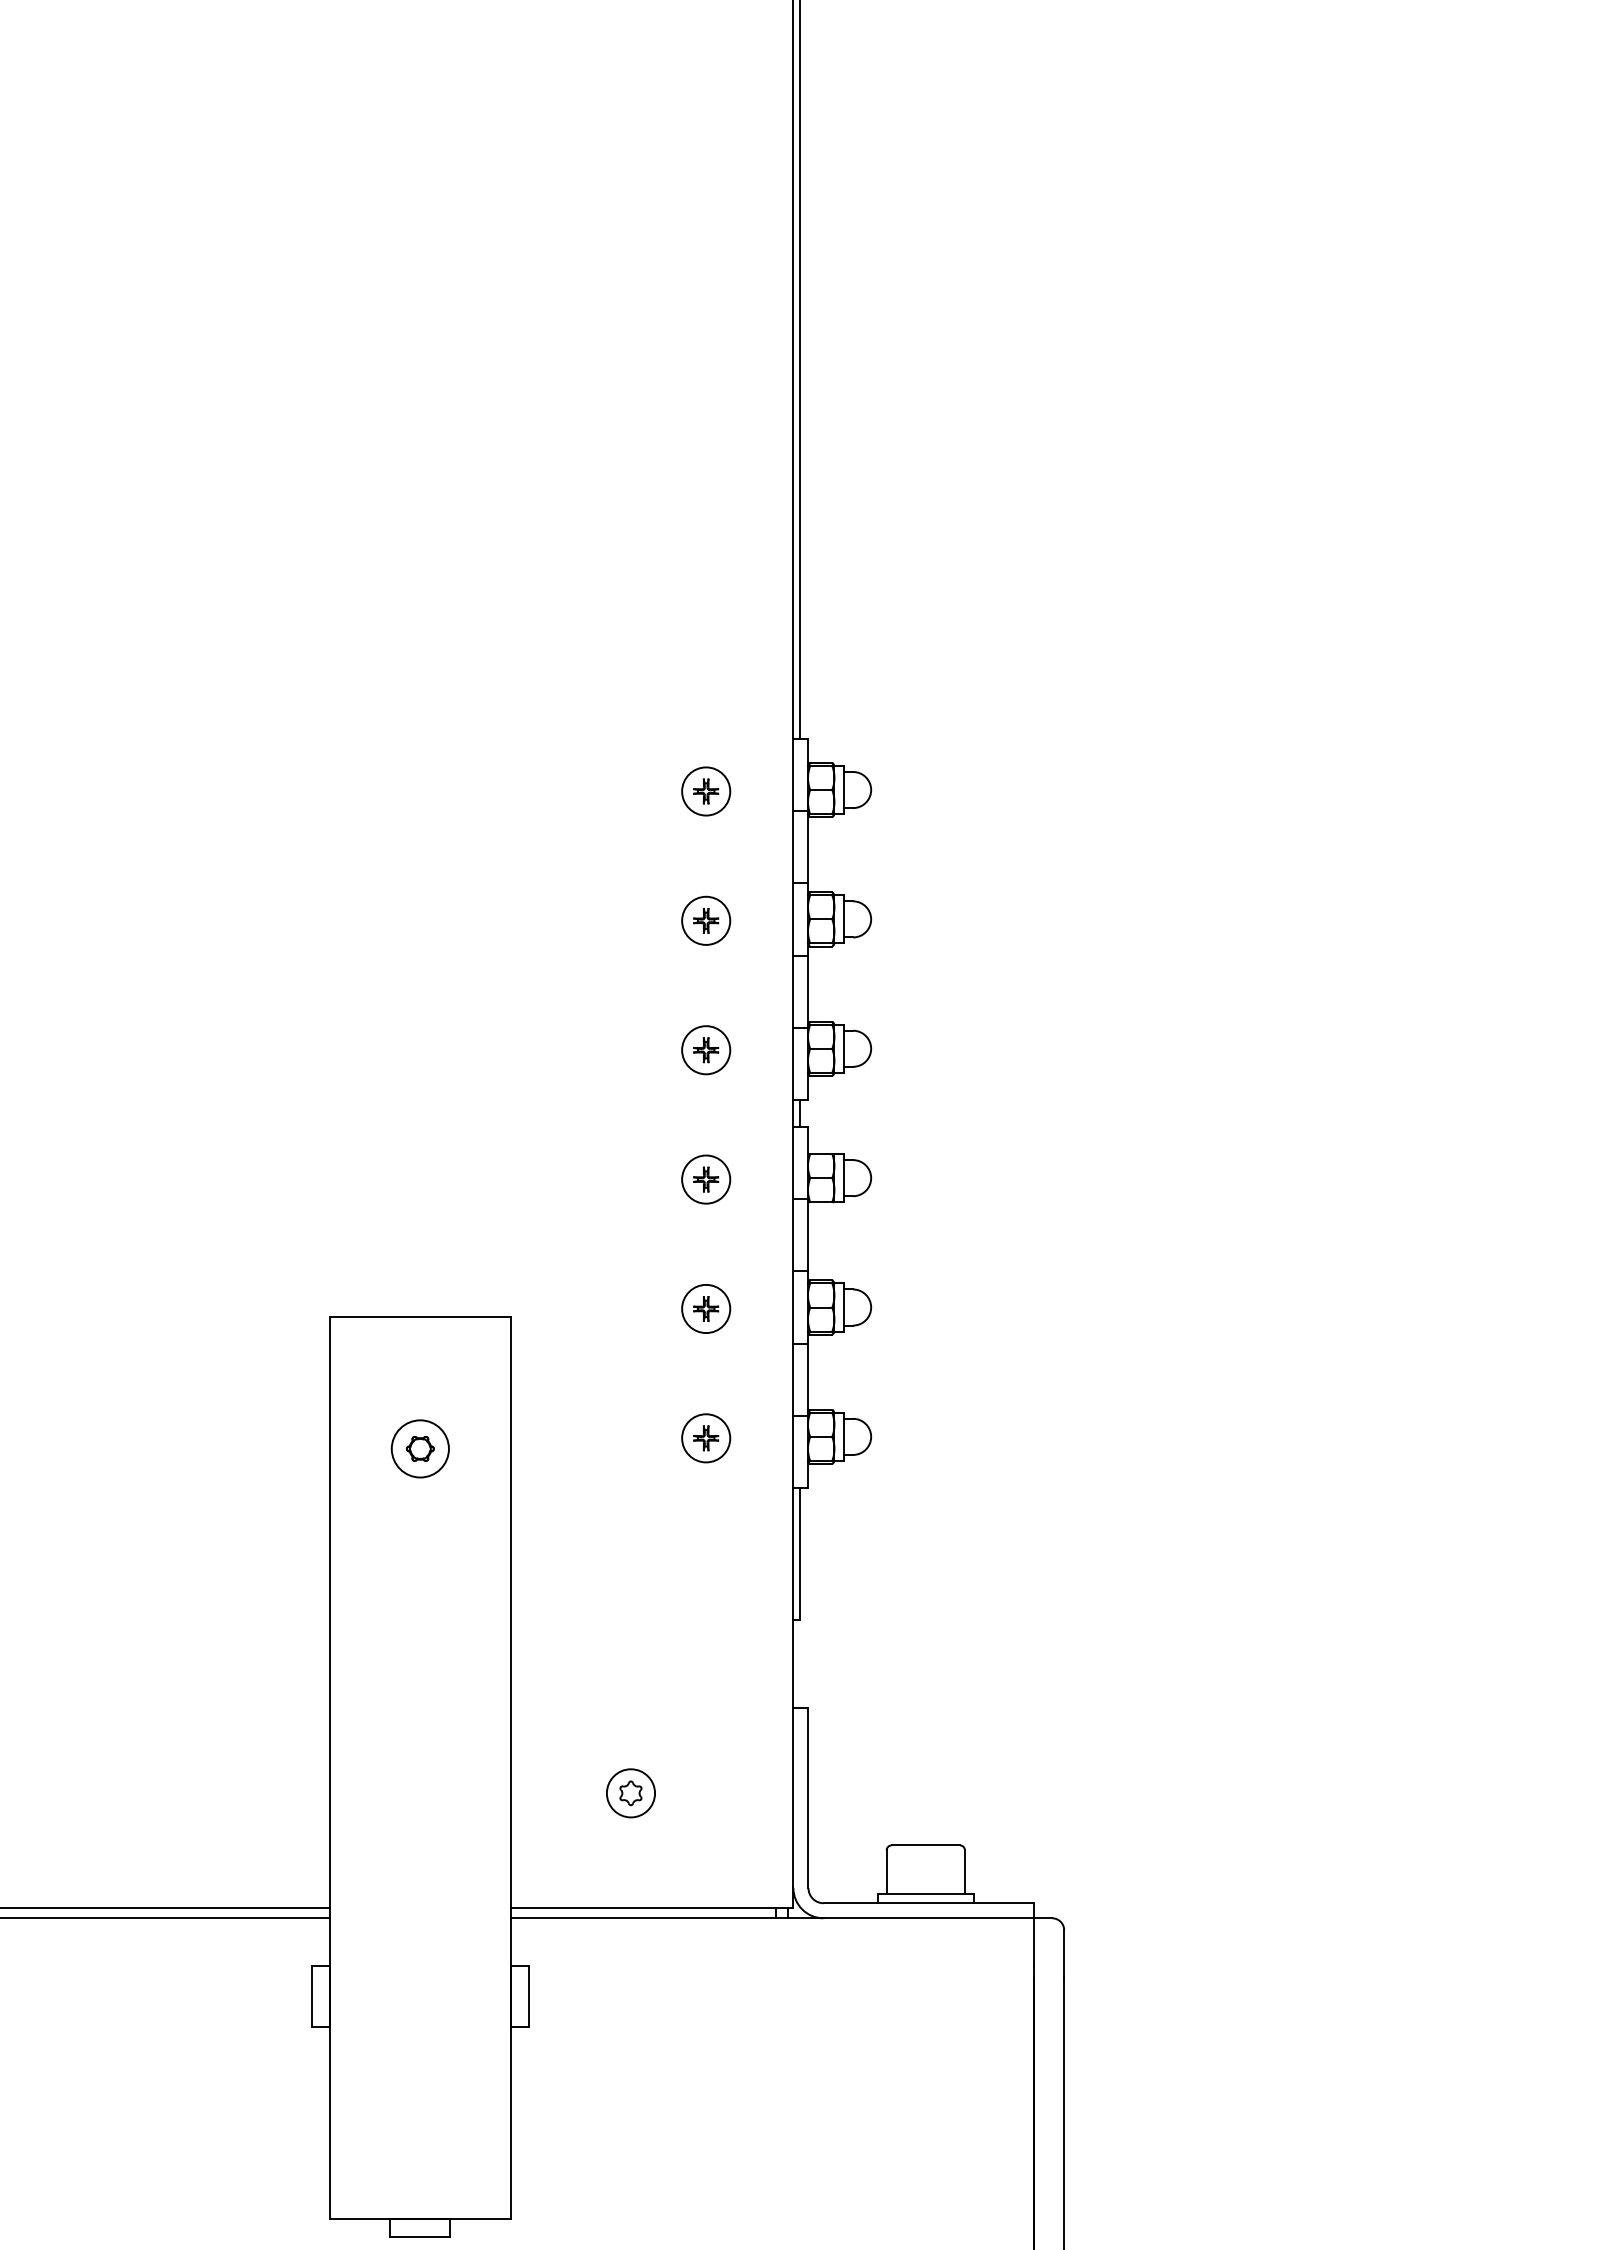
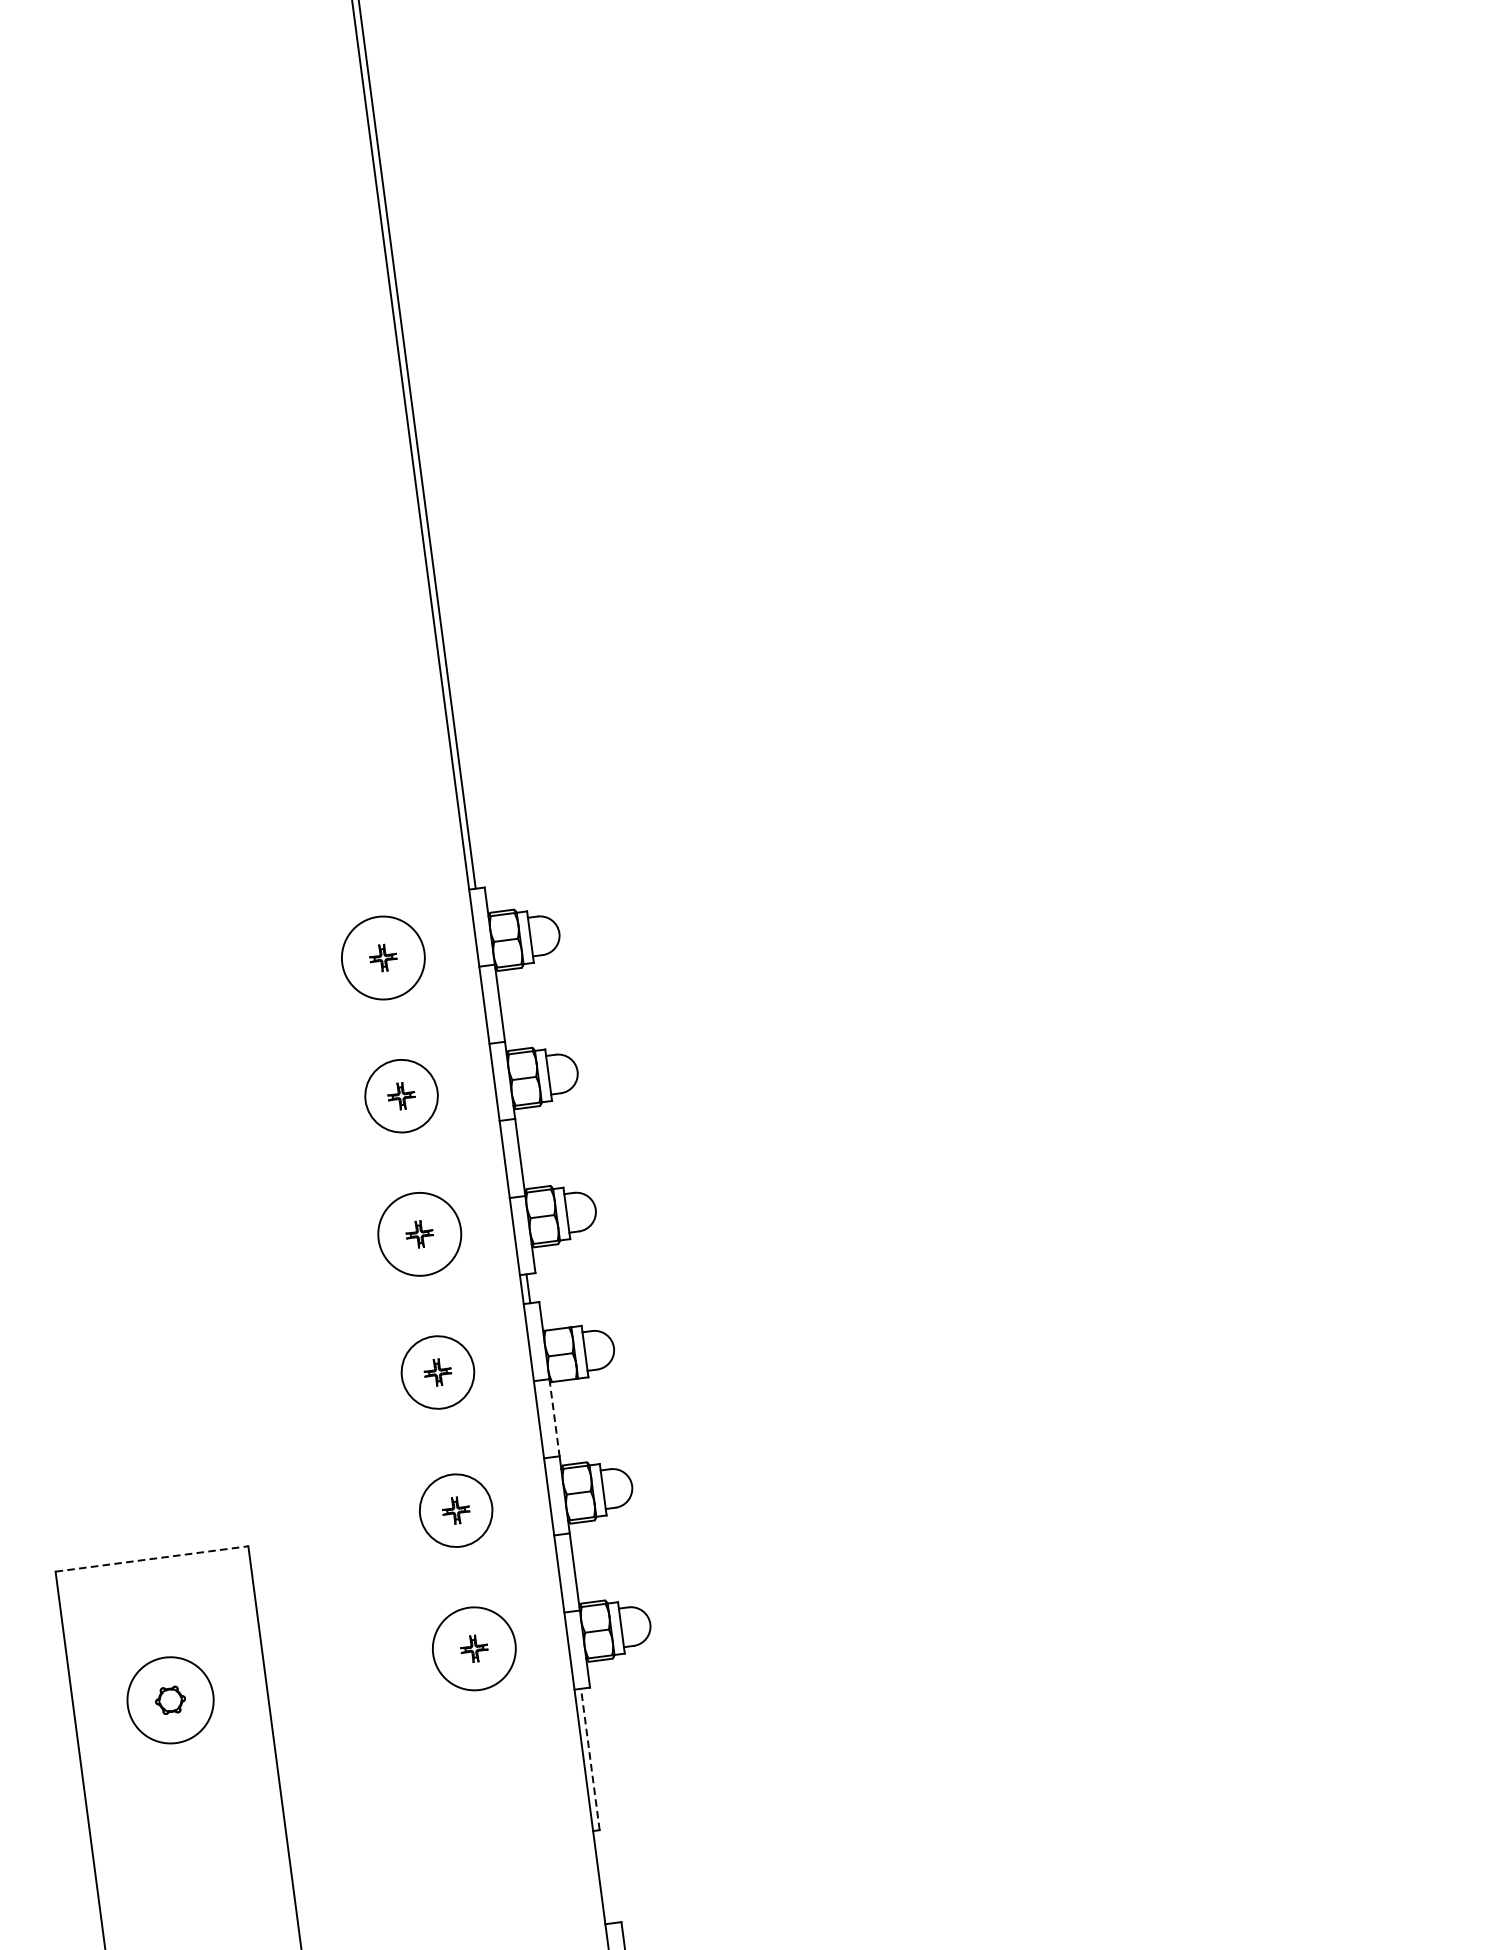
circle: (706, 791) -> (383, 957), size x1.6
circle: (706, 920) -> (401, 1095), size x1.4
circle: (706, 1050) -> (420, 1234), size x1.6
circle: (706, 1179) -> (438, 1372), size x1.4
line: (808, 1235) -> (555, 1417), solid -> dashed
circle: (706, 1308) -> (456, 1510), size x1.4
line: (420, 1316) -> (152, 1558), solid -> dashed
circle: (706, 1438) -> (474, 1648), size x1.6
circle: (419, 1448) -> (169, 1700), size x1.4
line: (799, 1553) -> (590, 1758), solid -> dashed

